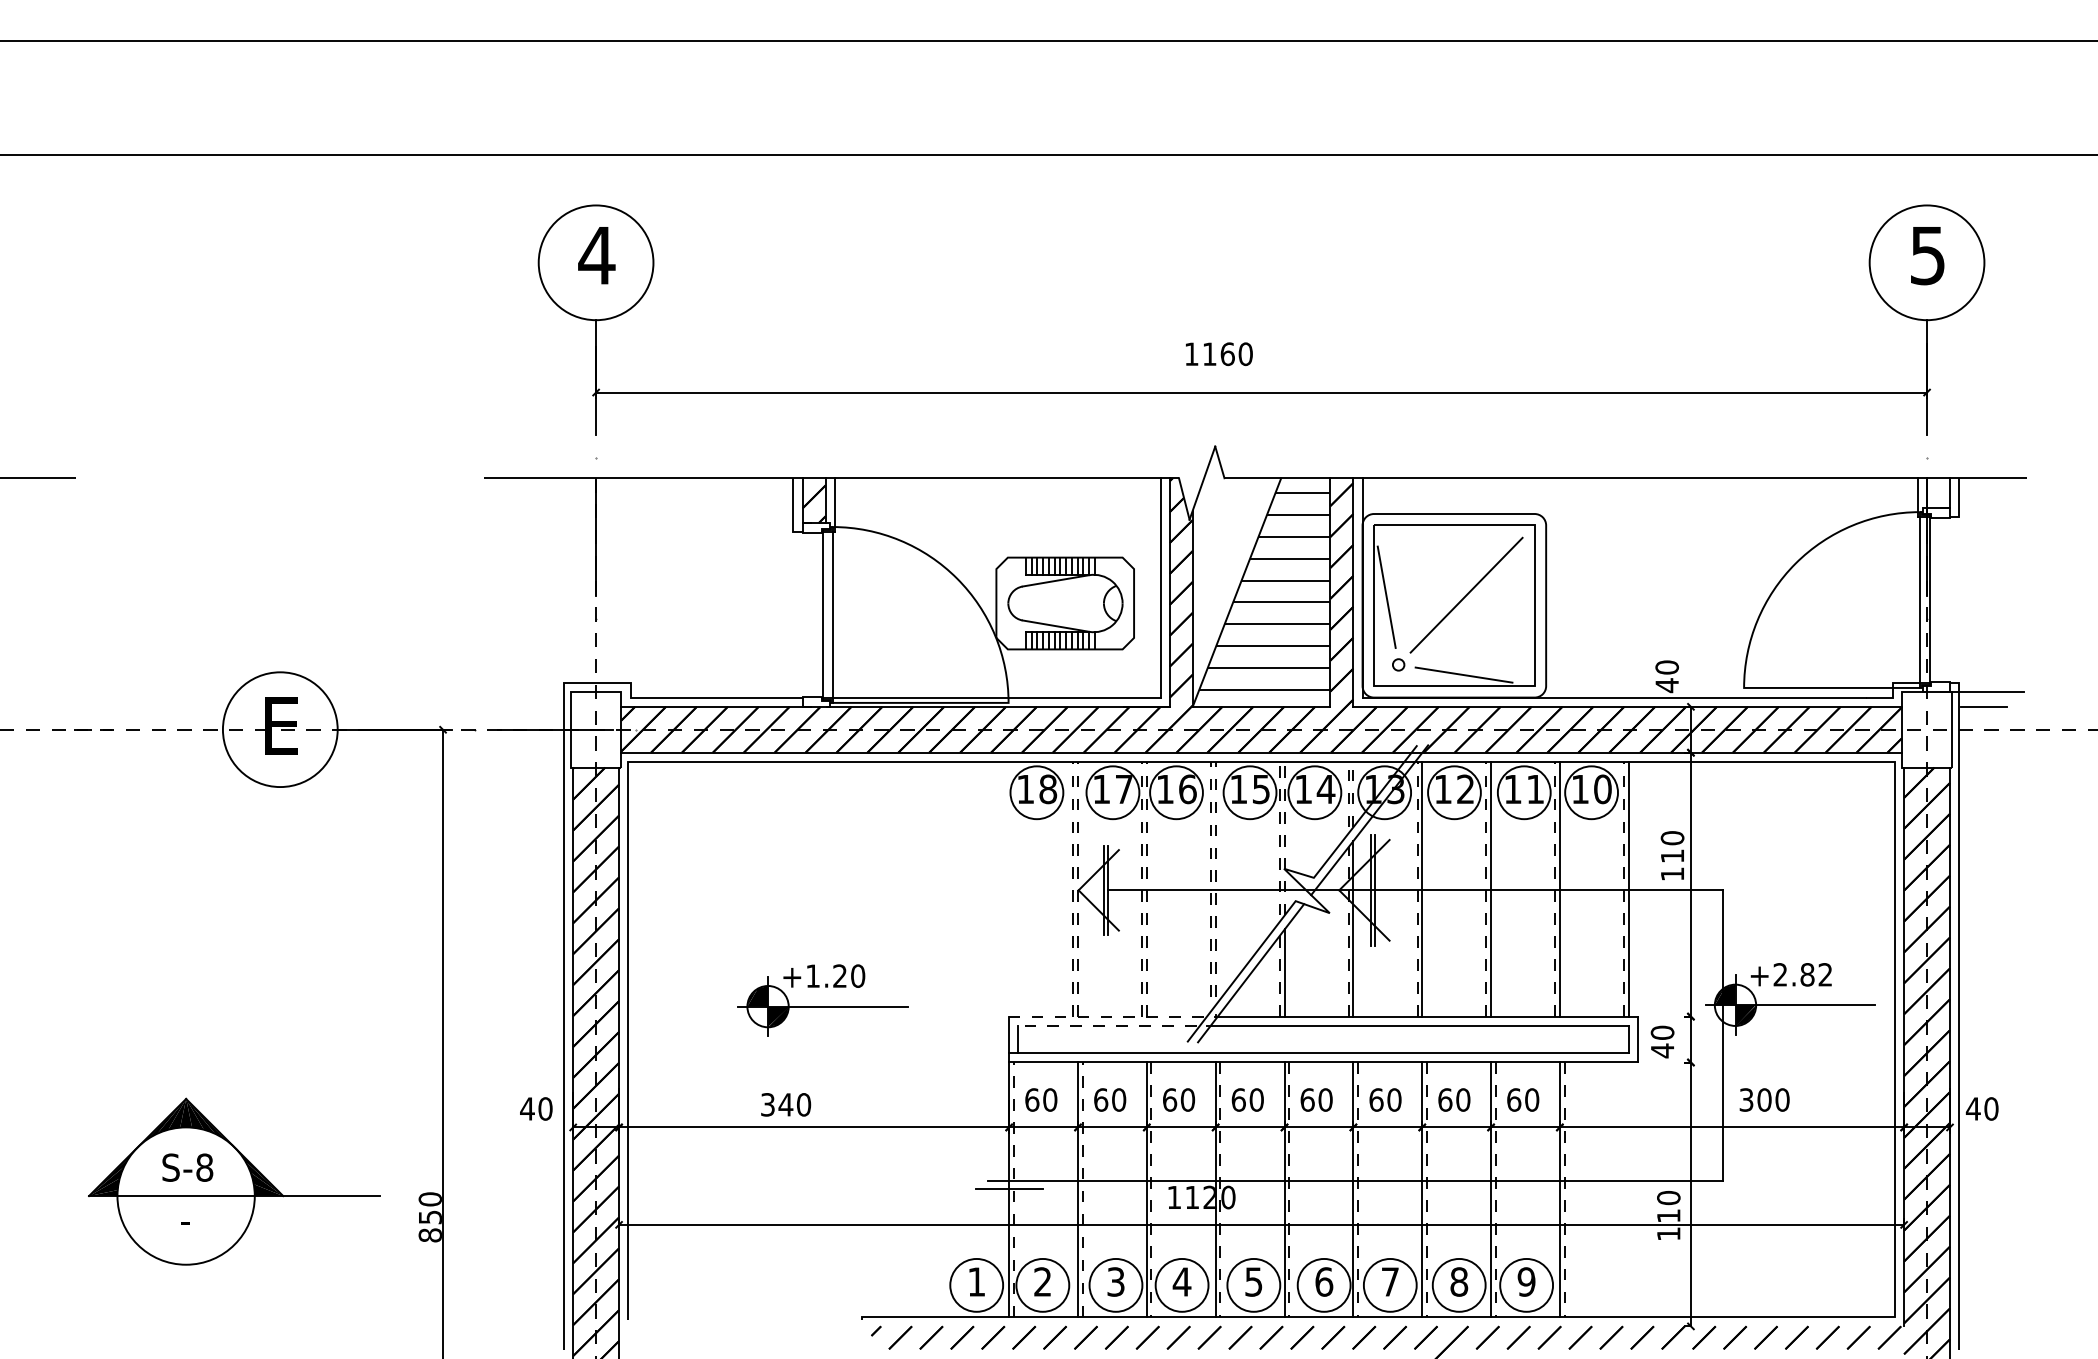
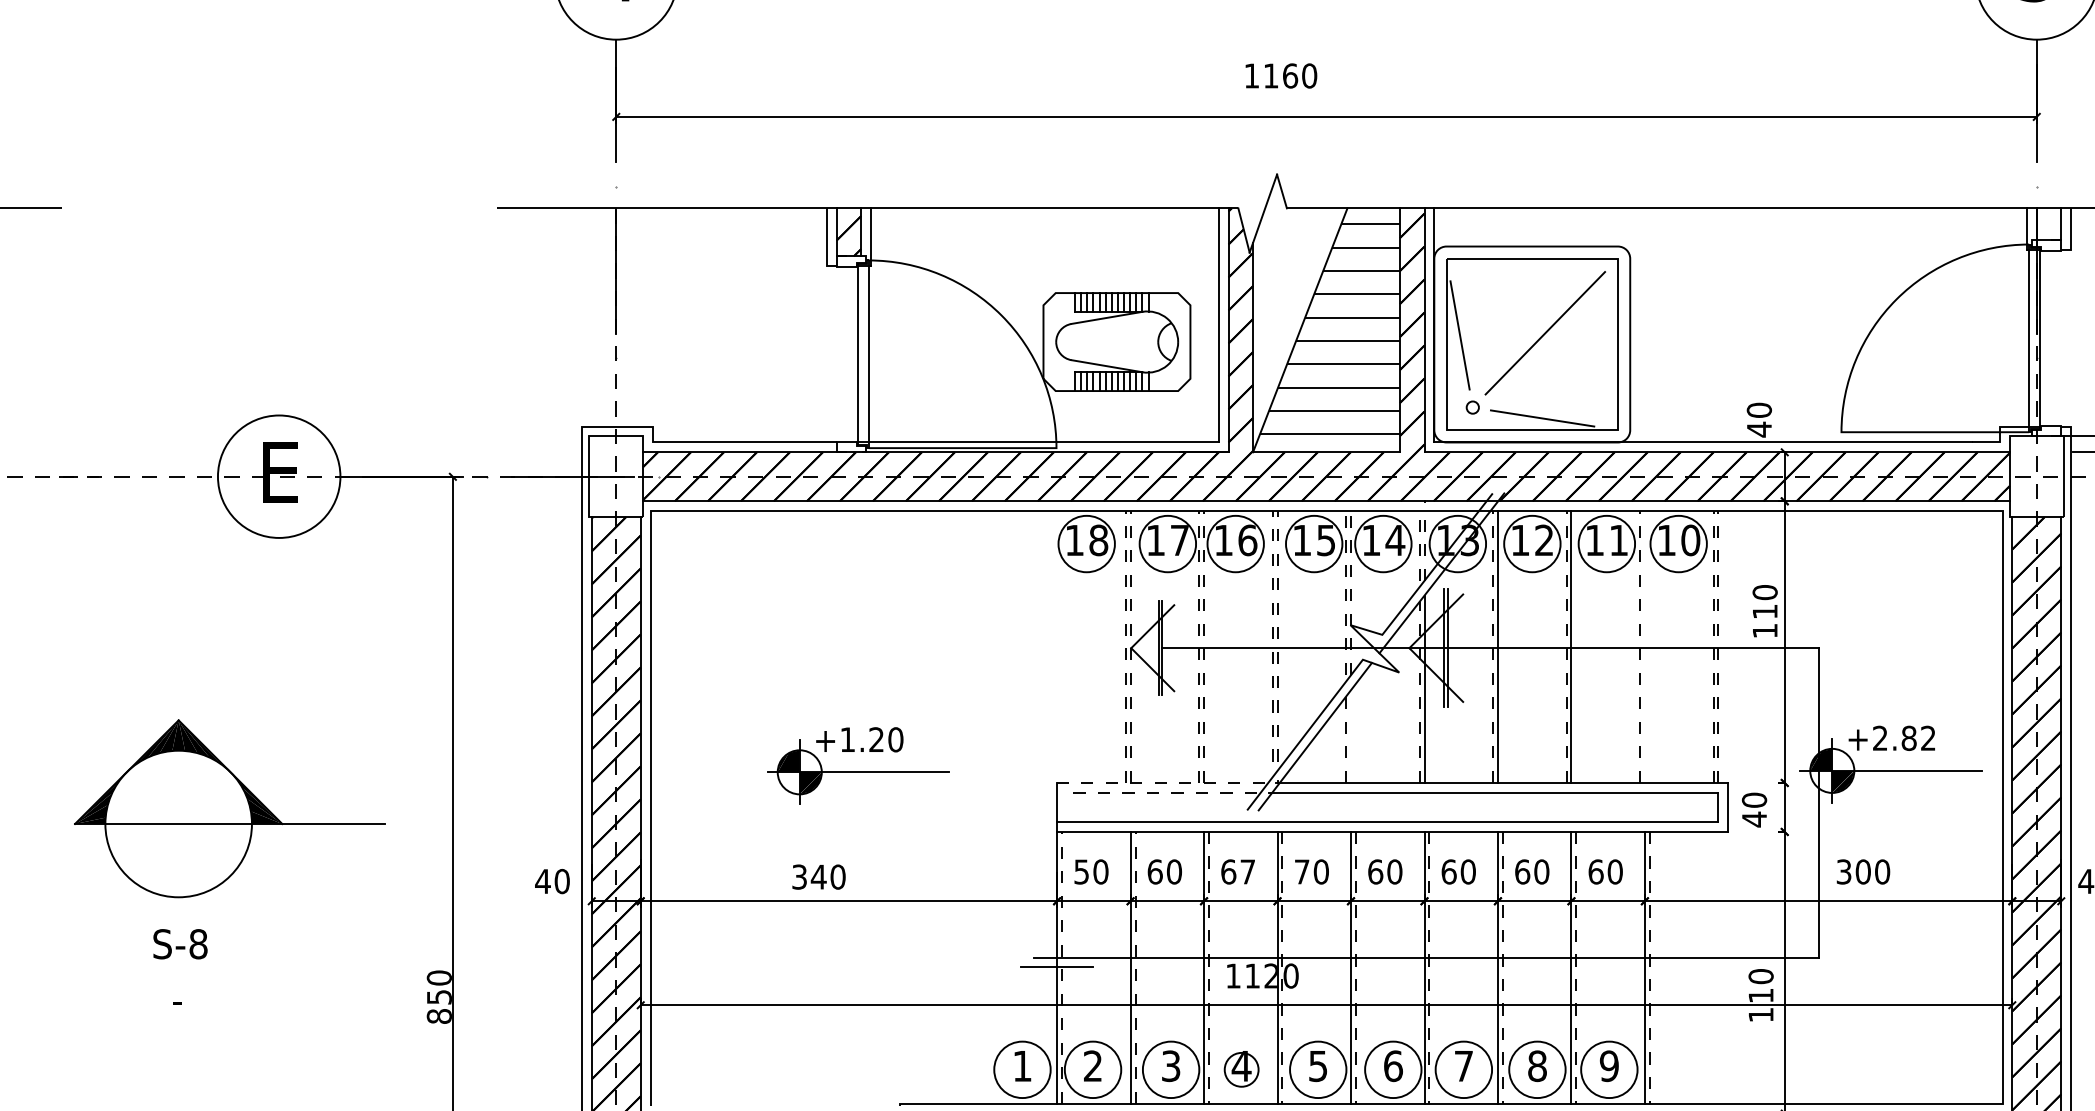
line: (1559, 888) -> (1644, 646), removed
line: (1628, 888) -> (1718, 646), solid -> dashed
line: (1284, 972) -> (1350, 735), removed
line: (1018, 1039) -> (1067, 807), removed
text: (1032, 1099) -> (1082, 871), 60 -> 50
text: (1187, 1099) -> (1247, 871), 60 -> 67
text: (1238, 1099) -> (1301, 871), 60 -> 70
part: (234, 1181) -> (230, 808), moved
circle: (1181, 1284) -> (1241, 1068), size x0.6

